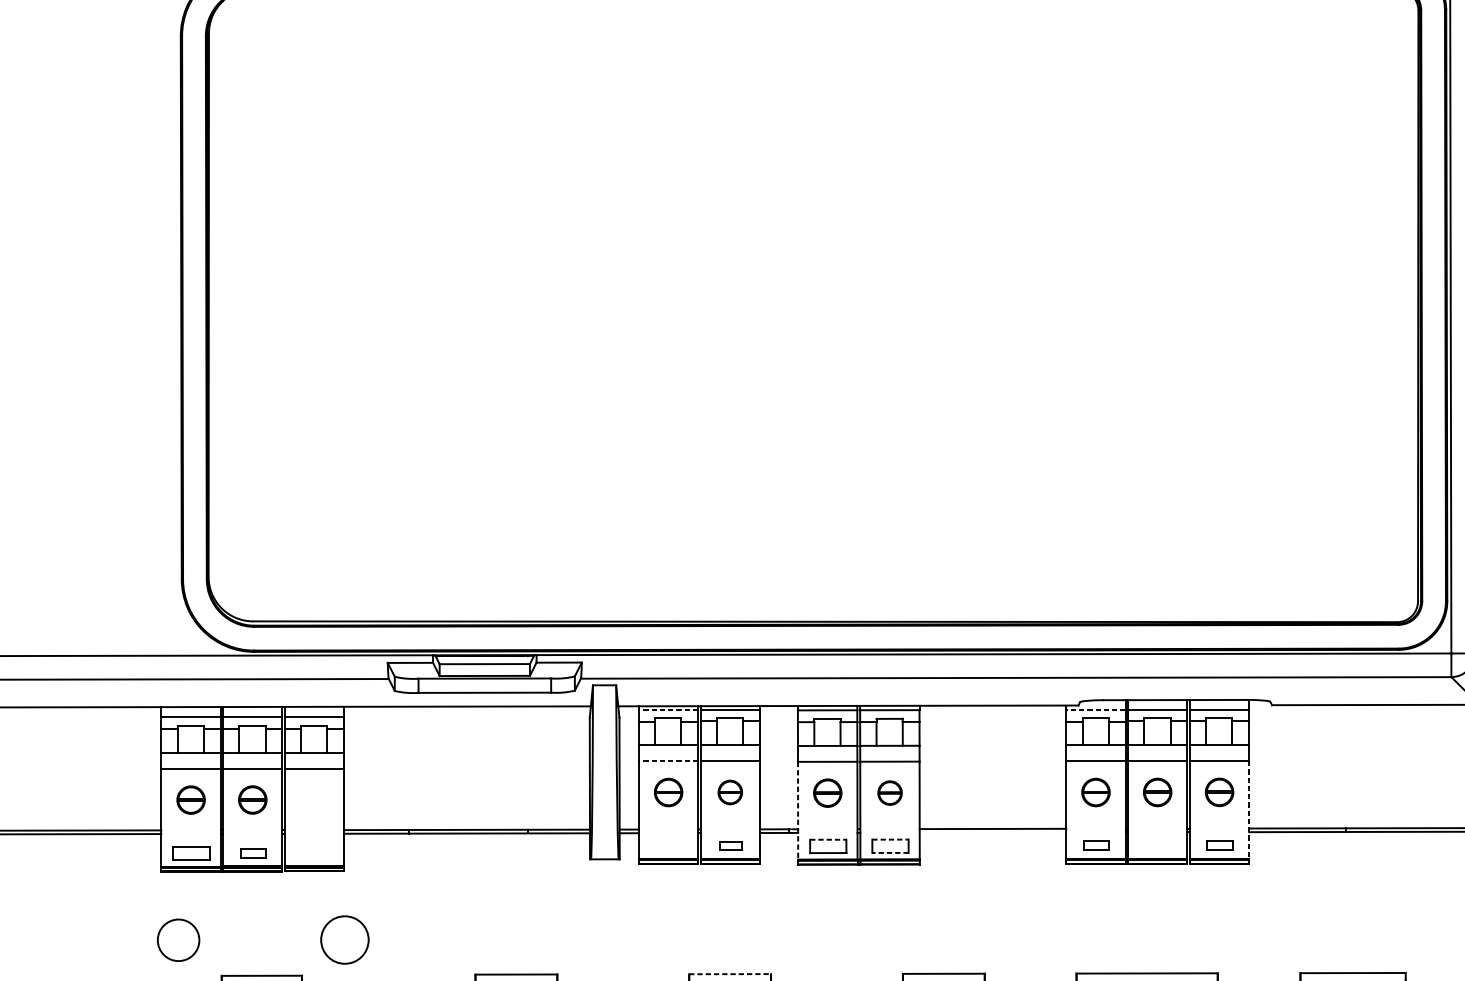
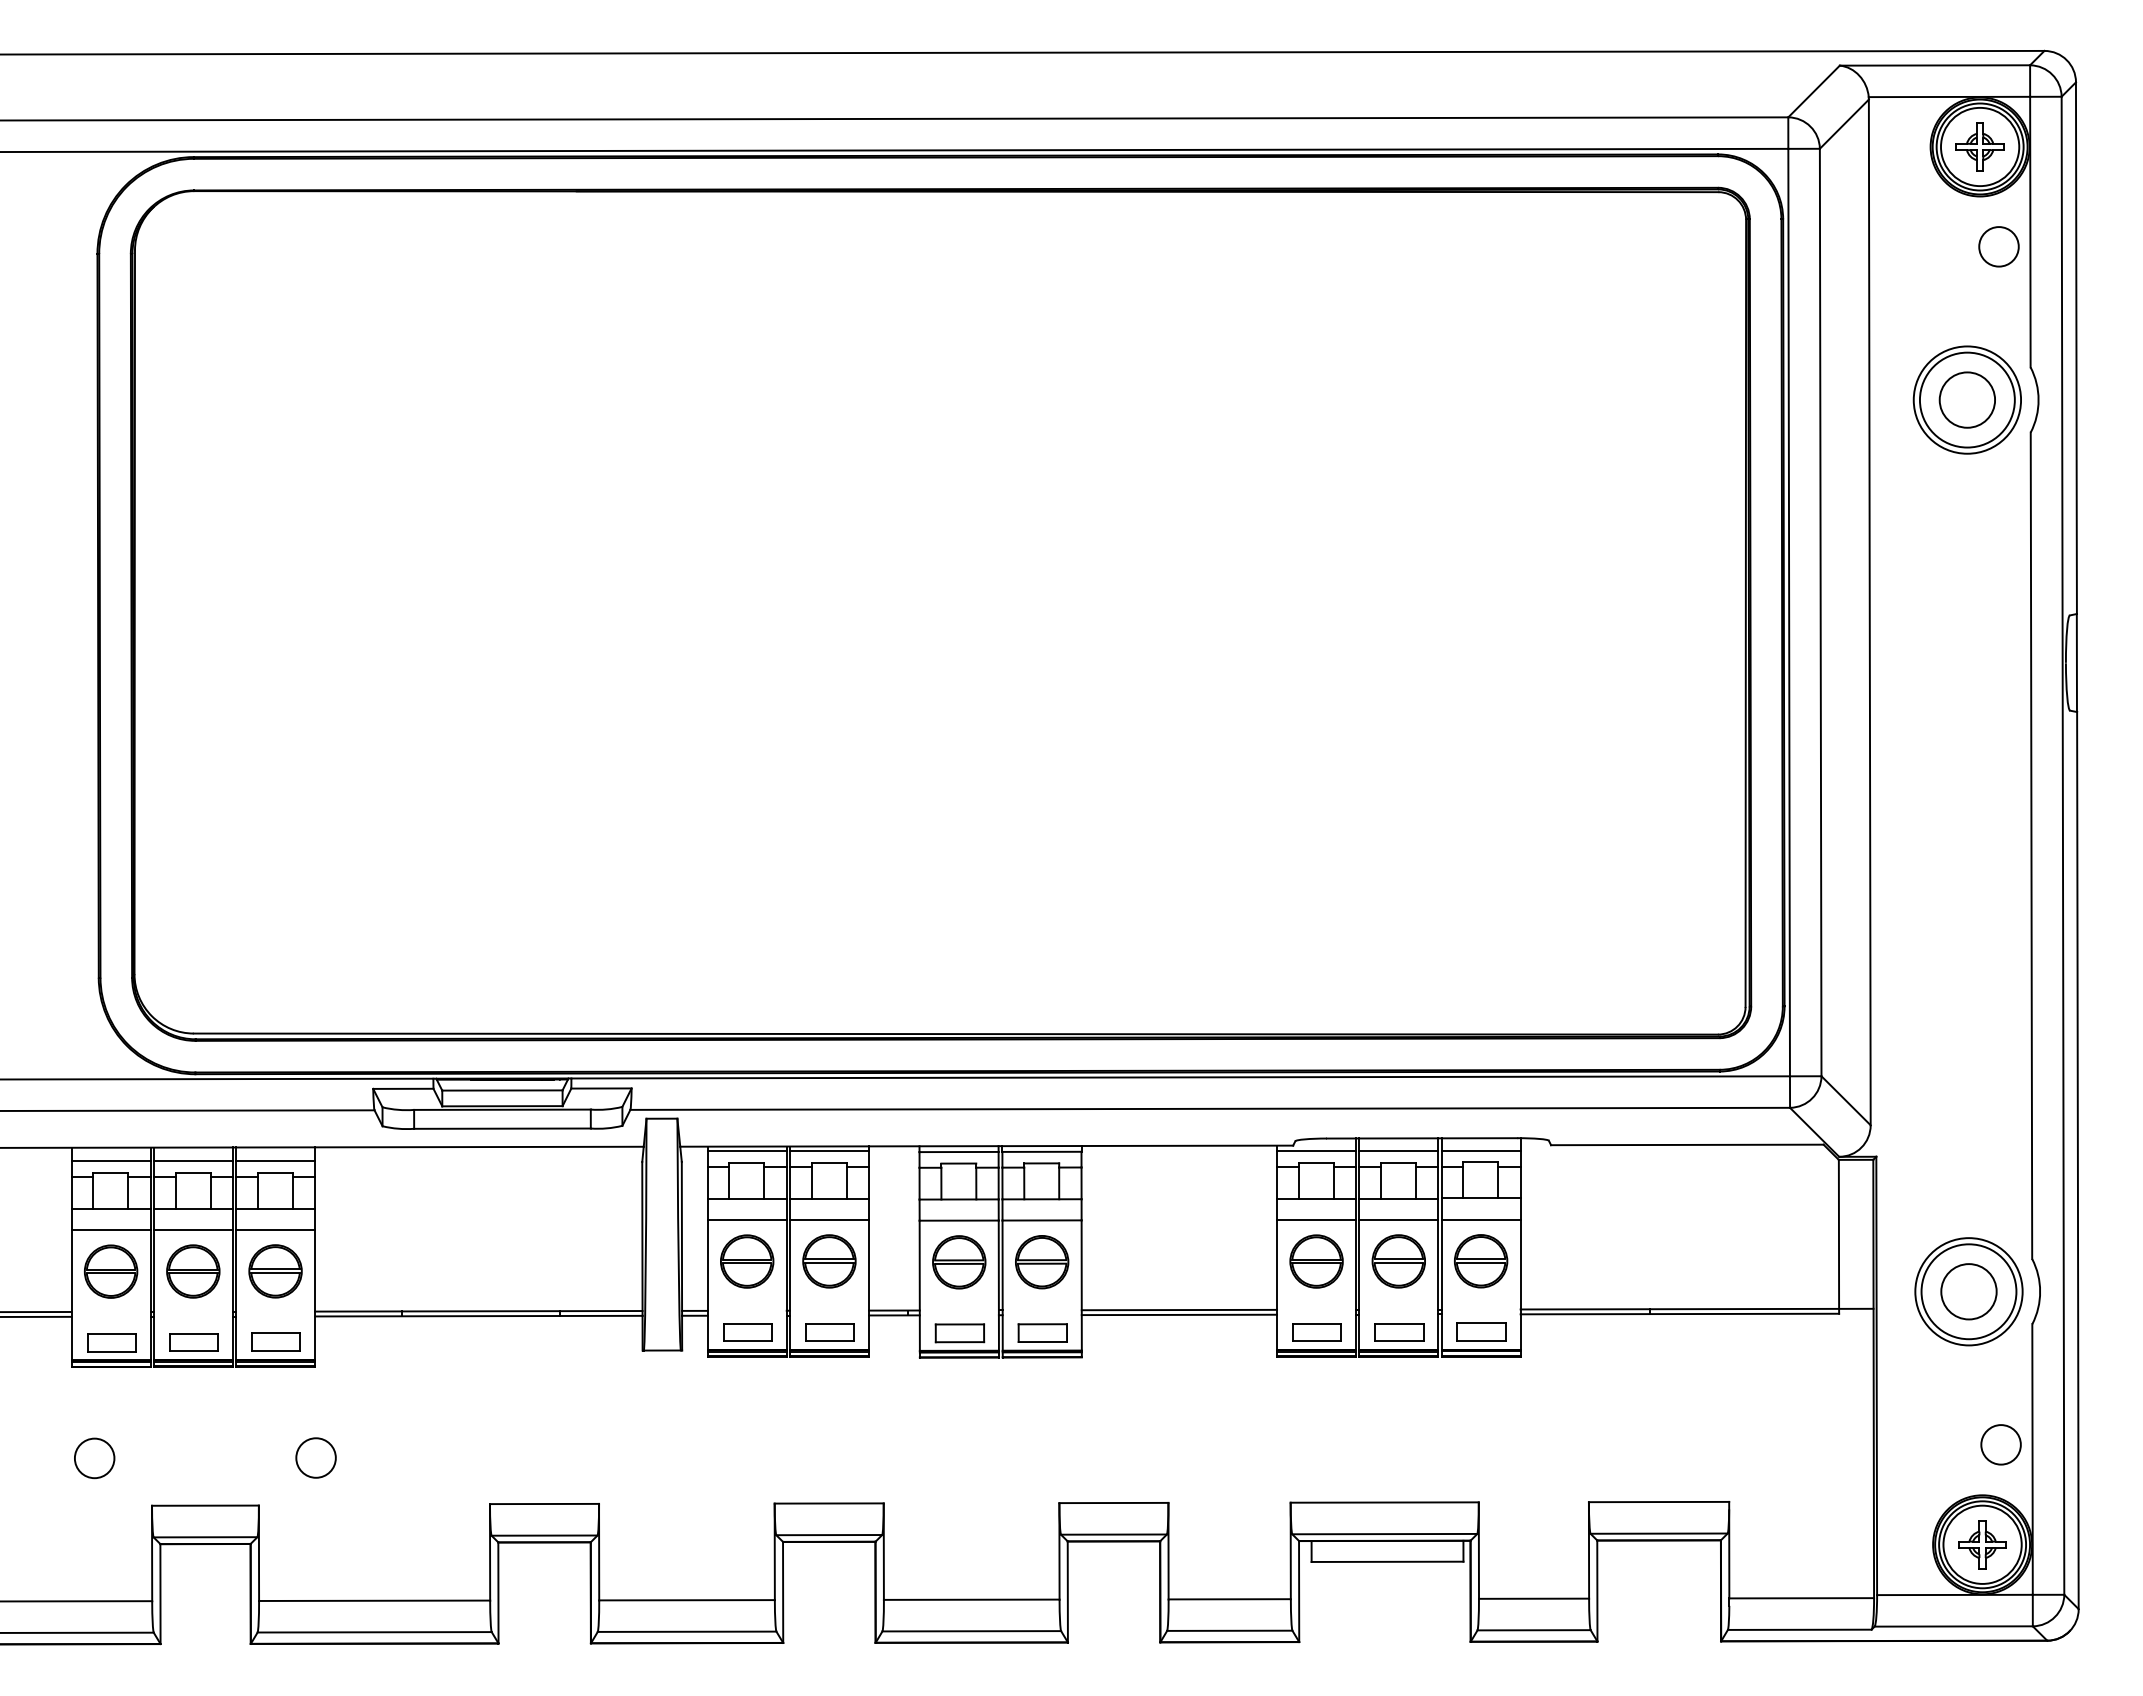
line: (668, 709) -> (747, 1151), dashed -> solid
line: (1095, 709) -> (1316, 1151), dashed -> solid
line: (668, 760) -> (747, 1219), dashed -> solid
part: (668, 792) -> (747, 1261), size x1.43
part: (730, 792) -> (829, 1261), size x1.67
part: (1095, 792) -> (1316, 1261), size x1.43
part: (1157, 792) -> (1398, 1261), size x1.43
part: (1219, 792) -> (1481, 1261), size x1.43
part: (827, 793) -> (959, 1262), size x1.43
part: (890, 793) -> (1042, 1262), size x1.67
part: (191, 800) -> (111, 1271), size x1.43
part: (252, 800) -> (193, 1271), size x1.43
part: (314, 800) -> (275, 1271), added
line: (1249, 810) -> (1520, 1285), dashed -> solid
line: (797, 811) -> (919, 1286), dashed -> solid
line: (993, 832) -> (1179, 1314), added
line: (828, 839) -> (960, 1324), dashed -> solid
line: (890, 839) -> (1043, 1324), dashed -> solid
part: (668, 845) -> (747, 1332), added
part: (730, 845) -> (829, 1332), size x1.67
part: (1095, 845) -> (1316, 1332), size x1.43
part: (1158, 845) -> (1399, 1332), added
part: (1219, 845) -> (1481, 1331), size x1.43
part: (314, 852) -> (275, 1341), added
part: (252, 853) -> (193, 1342), size x1.43
line: (890, 853) -> (1042, 1342), dashed -> solid
circle: (344, 939) -> (315, 1457), size x0.62
circle: (178, 940) -> (94, 1458), size x0.71
line: (730, 974) -> (829, 1503), dashed -> solid

